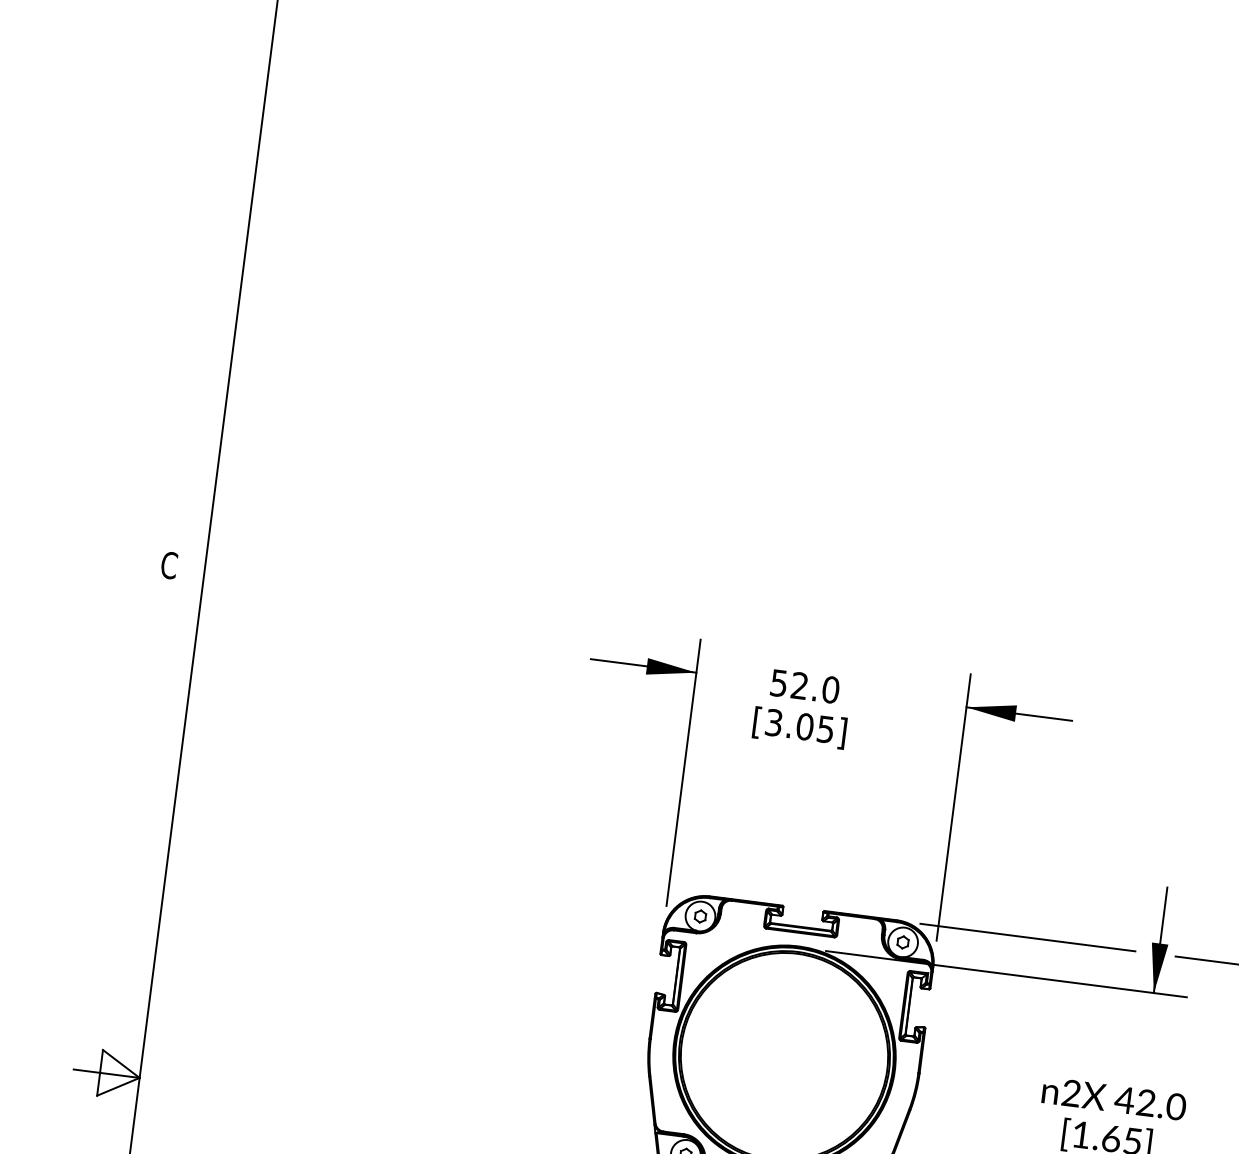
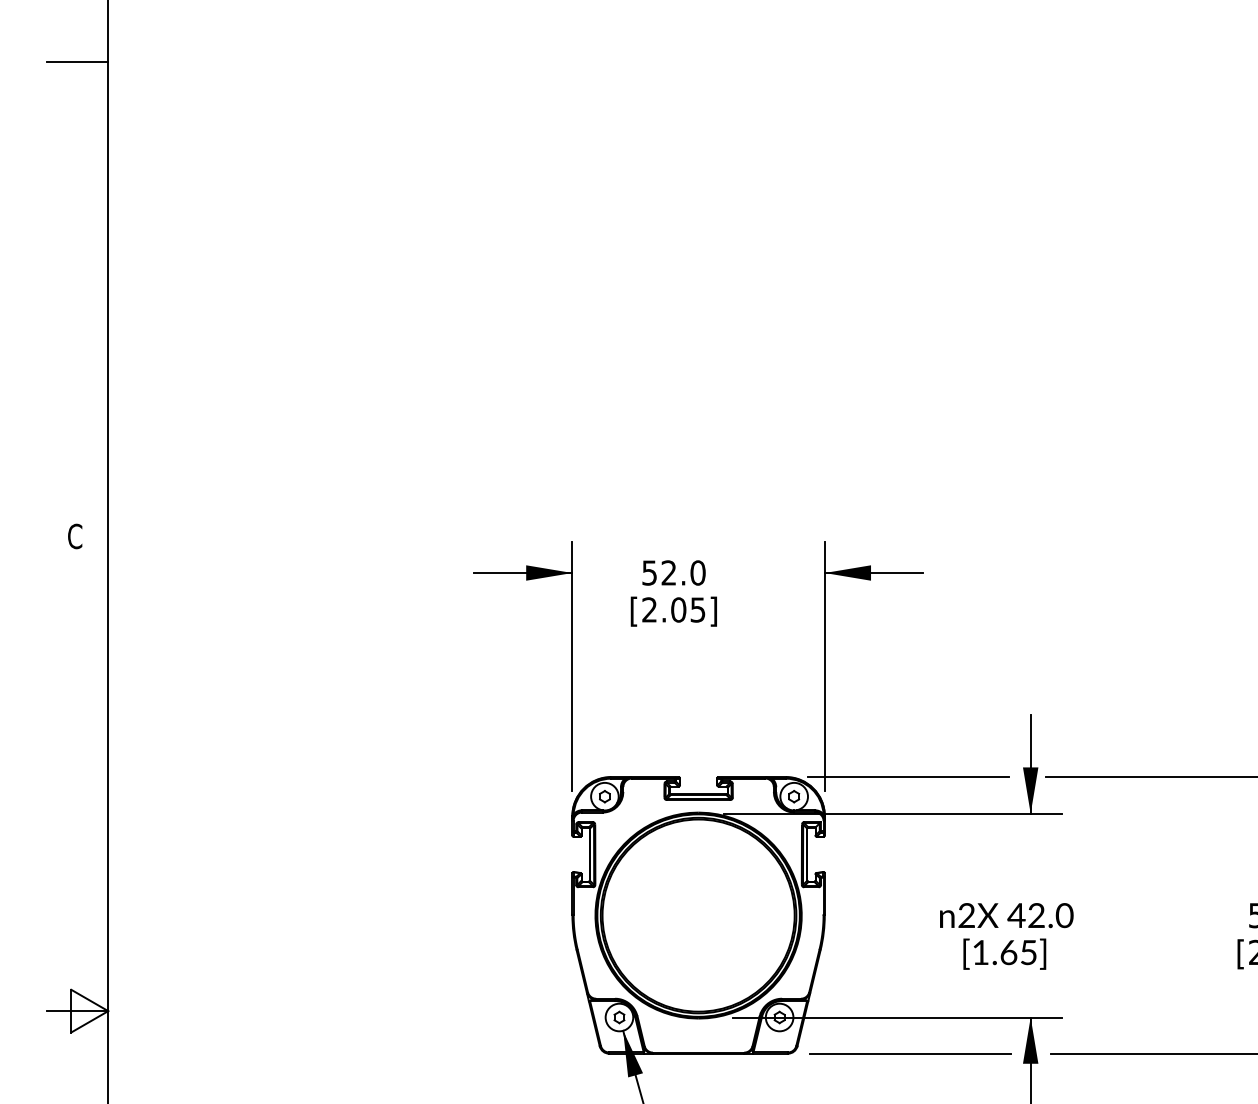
line: (236, 57) -> (77, 61), added
text: (773, 722) -> (649, 609), [3.05] -> [2.05]

